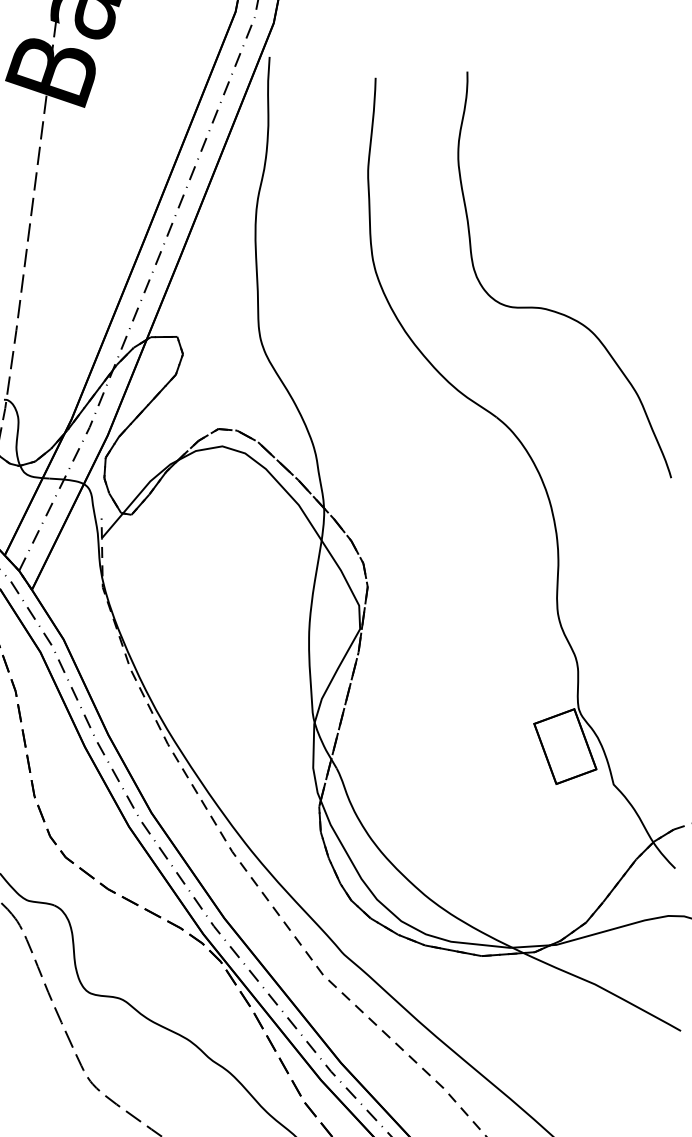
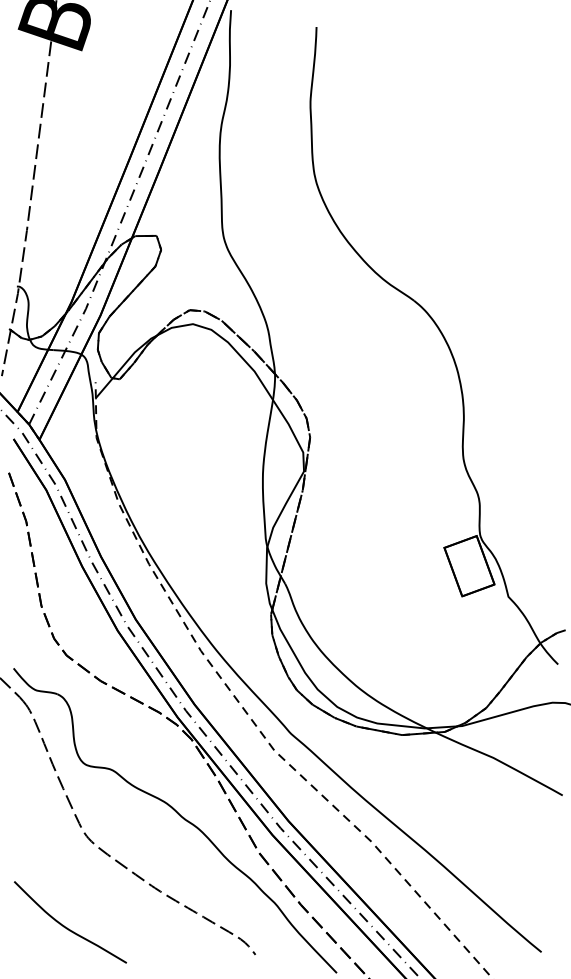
curve: (551, 309) -> (458, 213), removed

